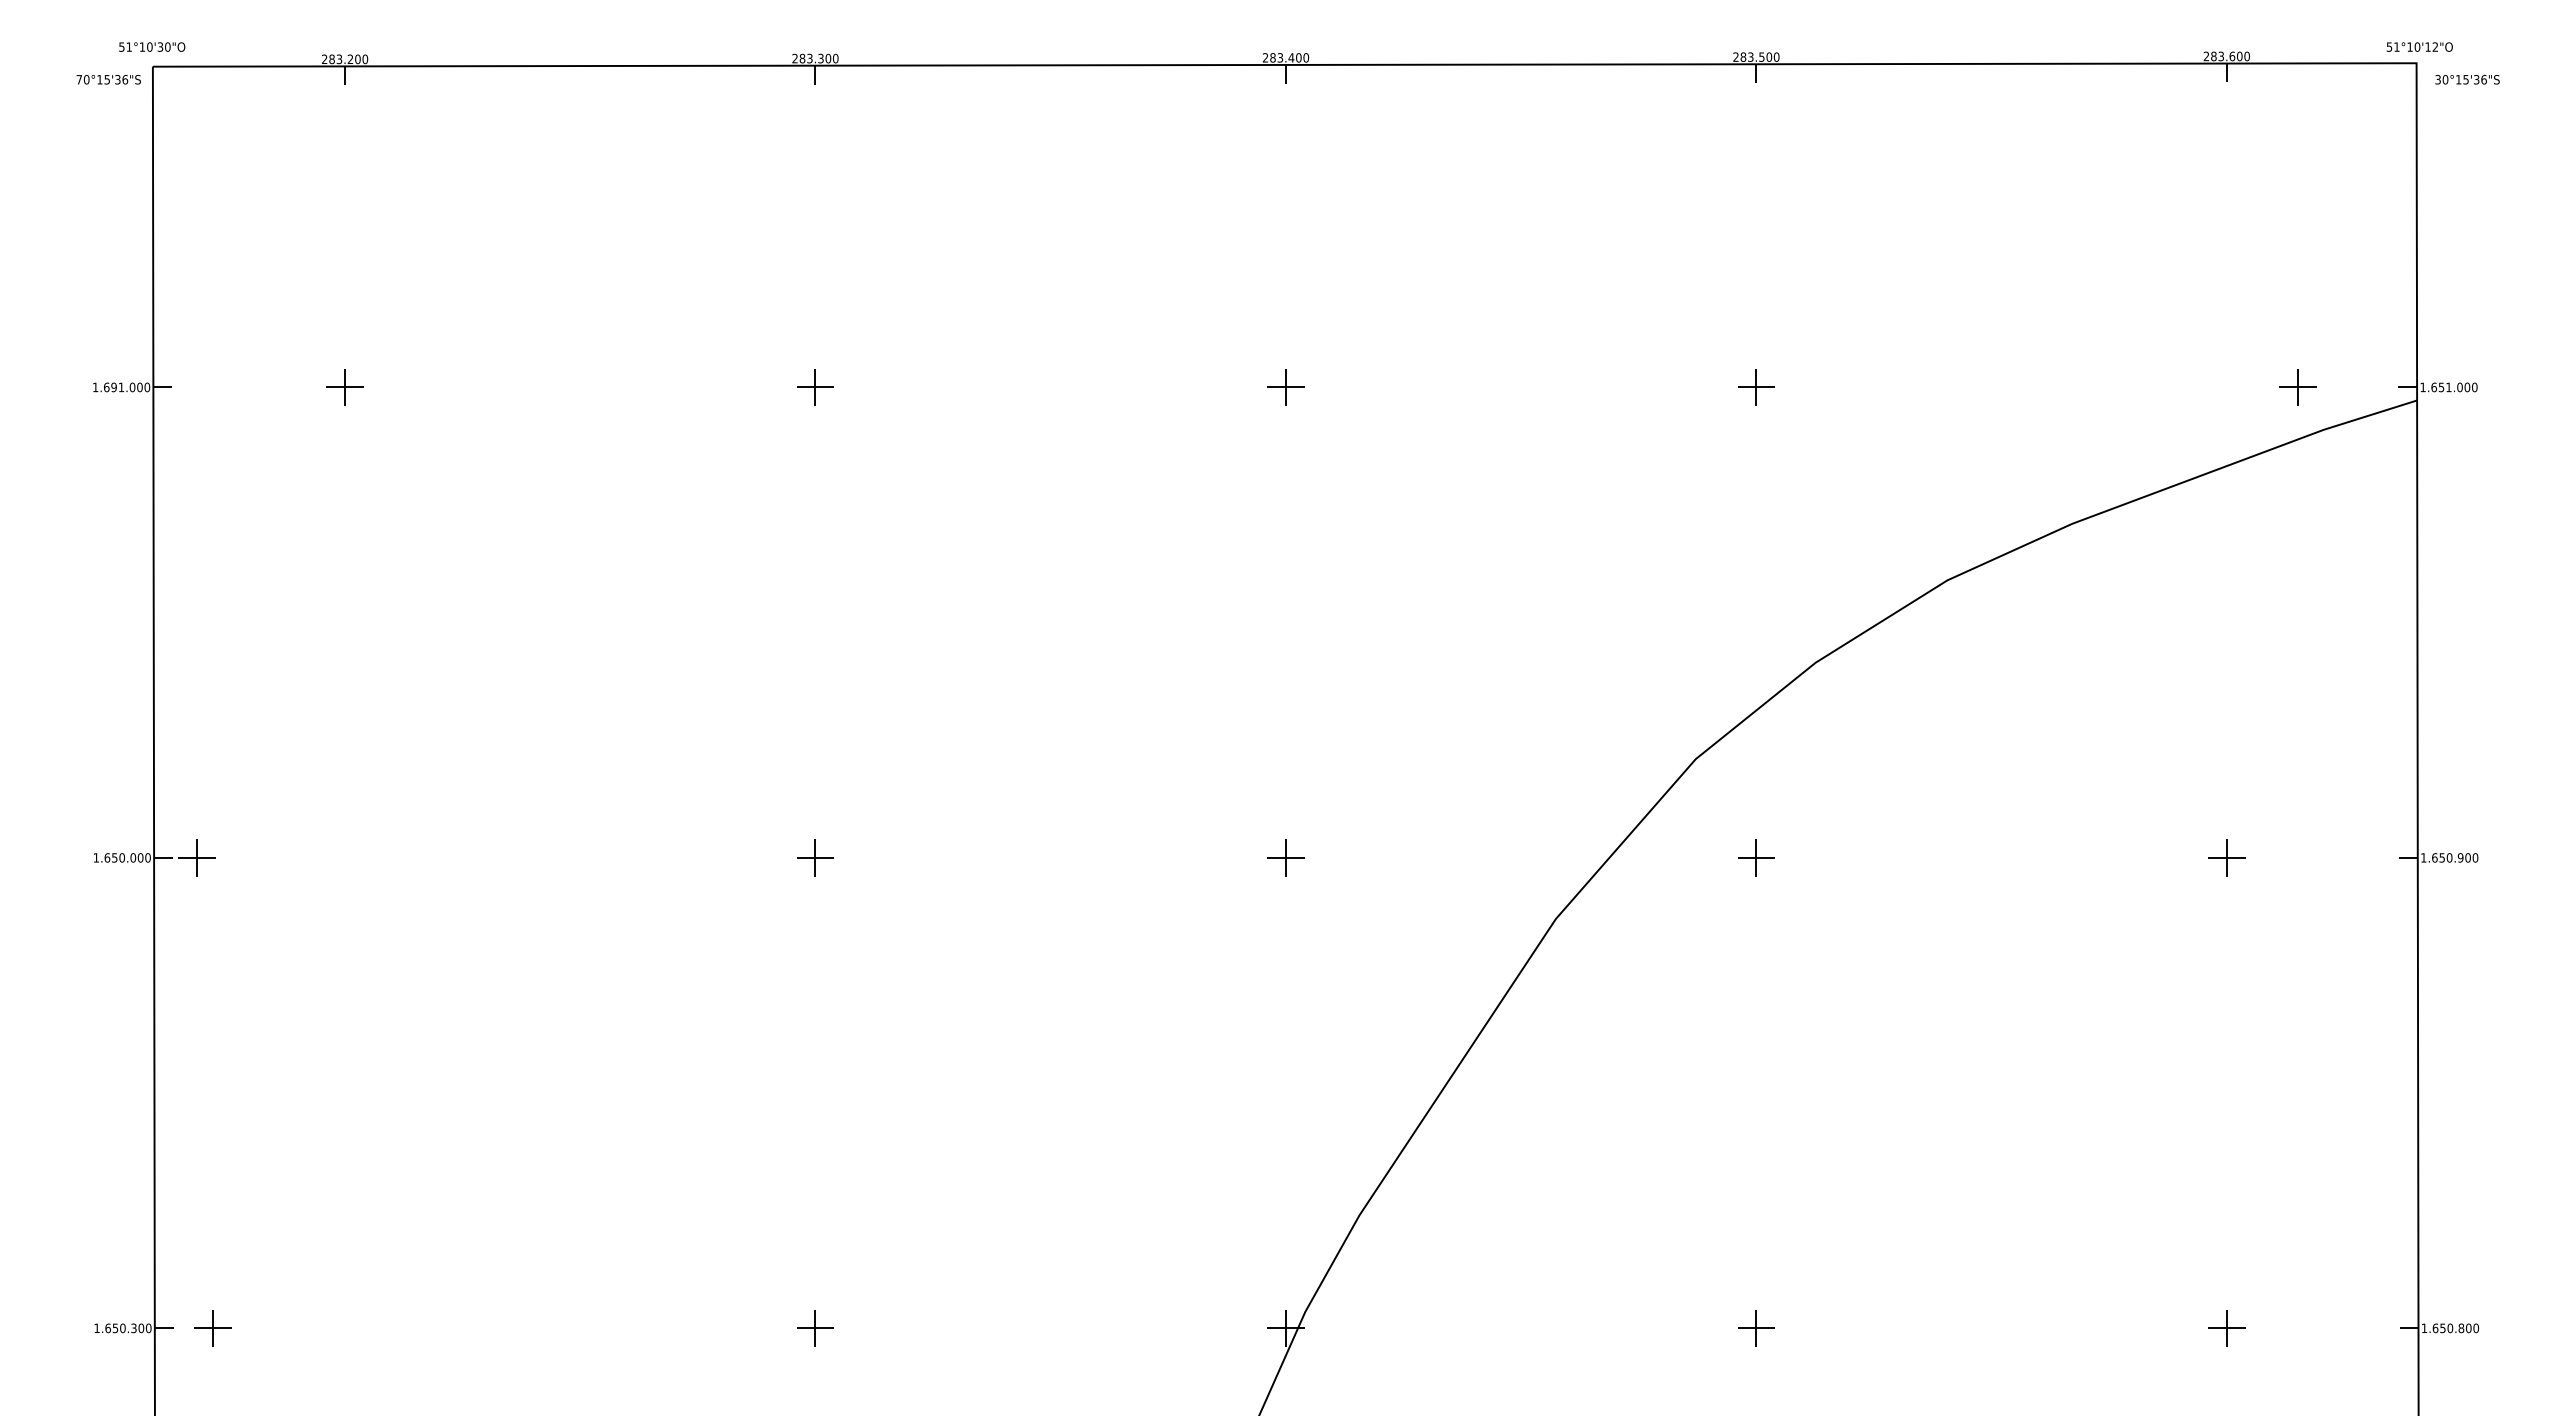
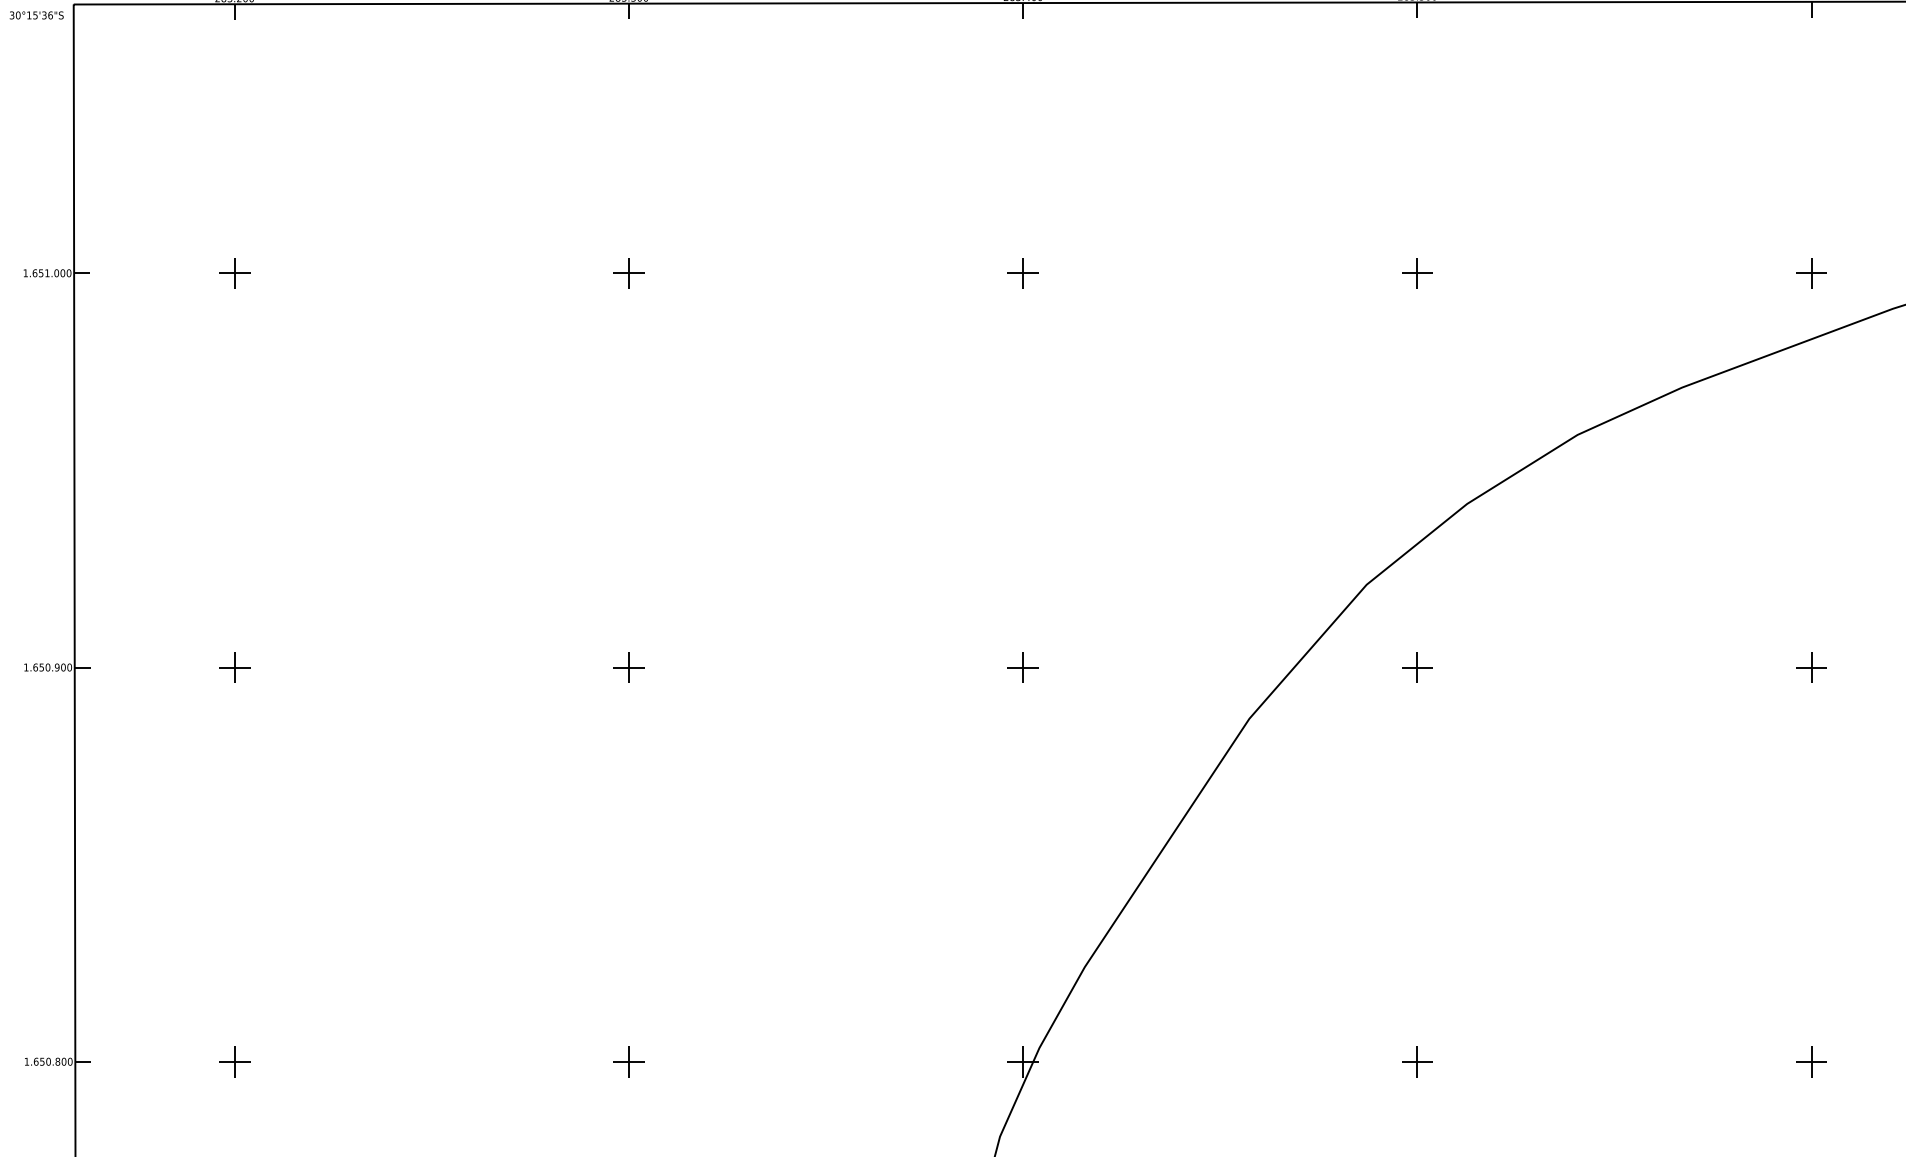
text: (78, 79) -> (11, 15), 70°15'36"S -> 30°15'36"S
text: (113, 386) -> (40, 272), 1.691.000 -> 1.651.000
part: (2297, 387) -> (1811, 273), moved
text: (132, 857) -> (56, 667), 1.650.000 -> 1.650.900
part: (196, 857) -> (234, 667), moved
text: (133, 1328) -> (57, 1061), 1.650.300 -> 1.650.800
part: (212, 1328) -> (234, 1061), moved

